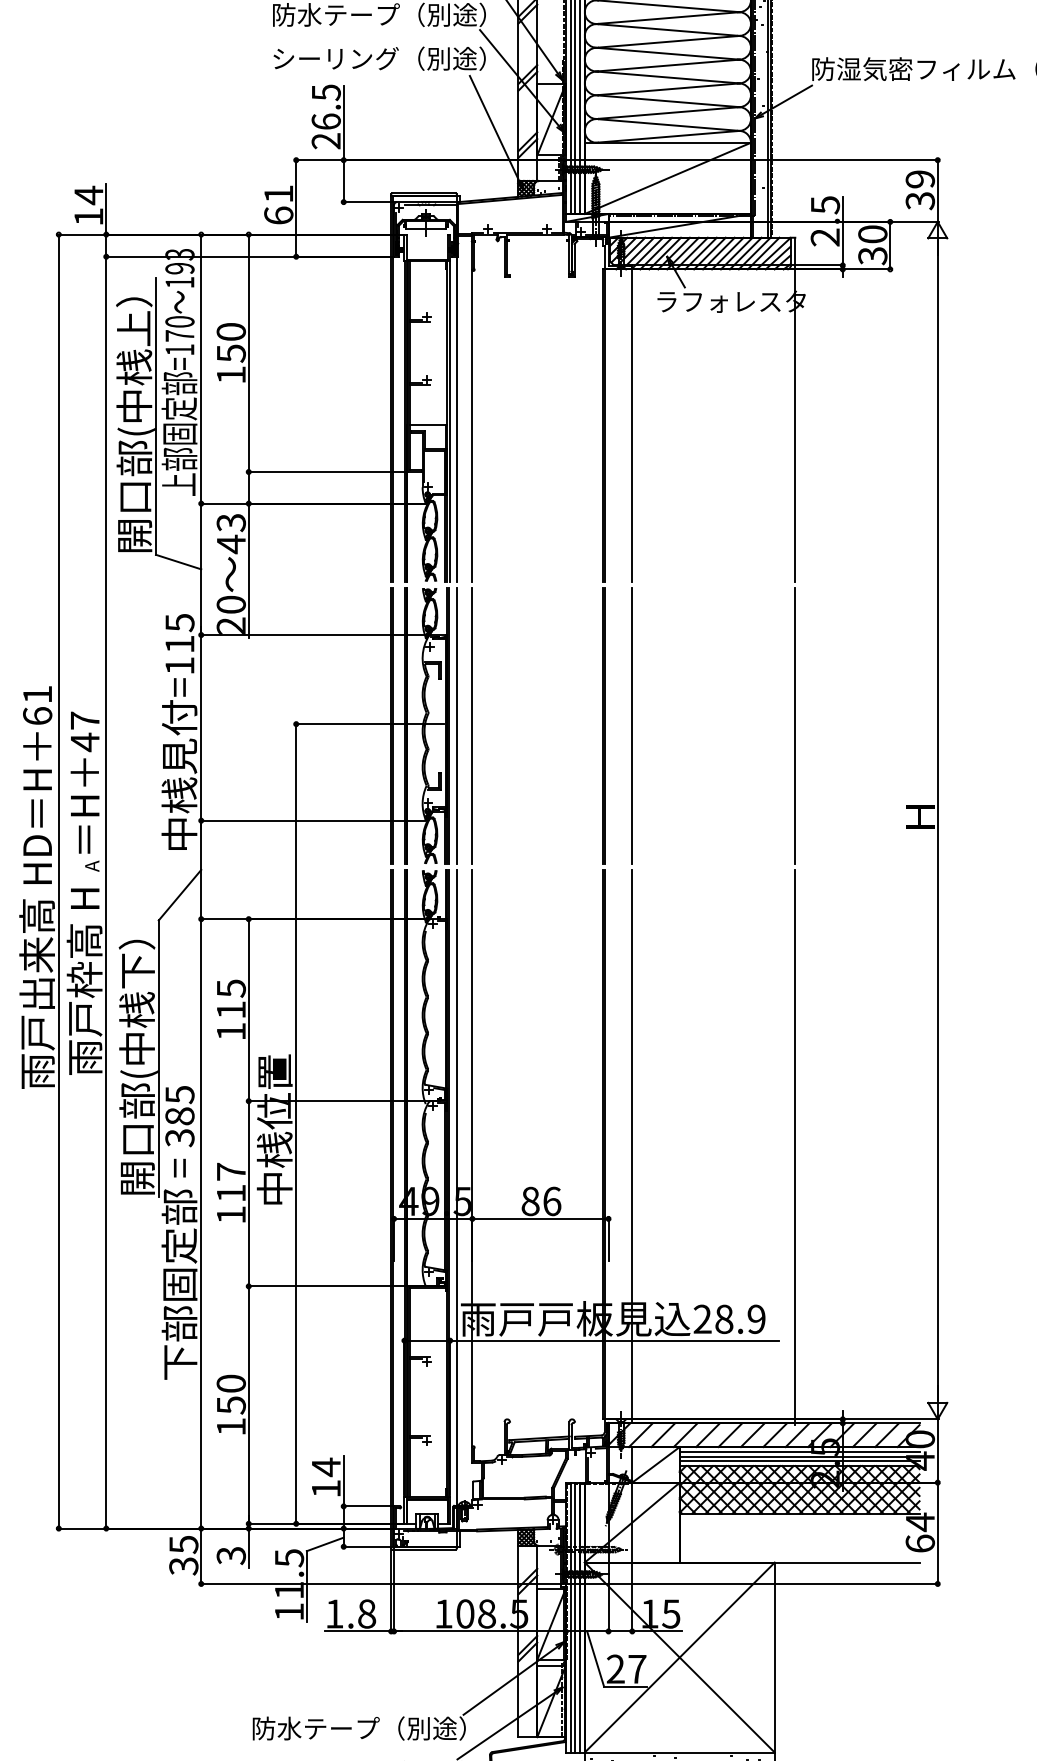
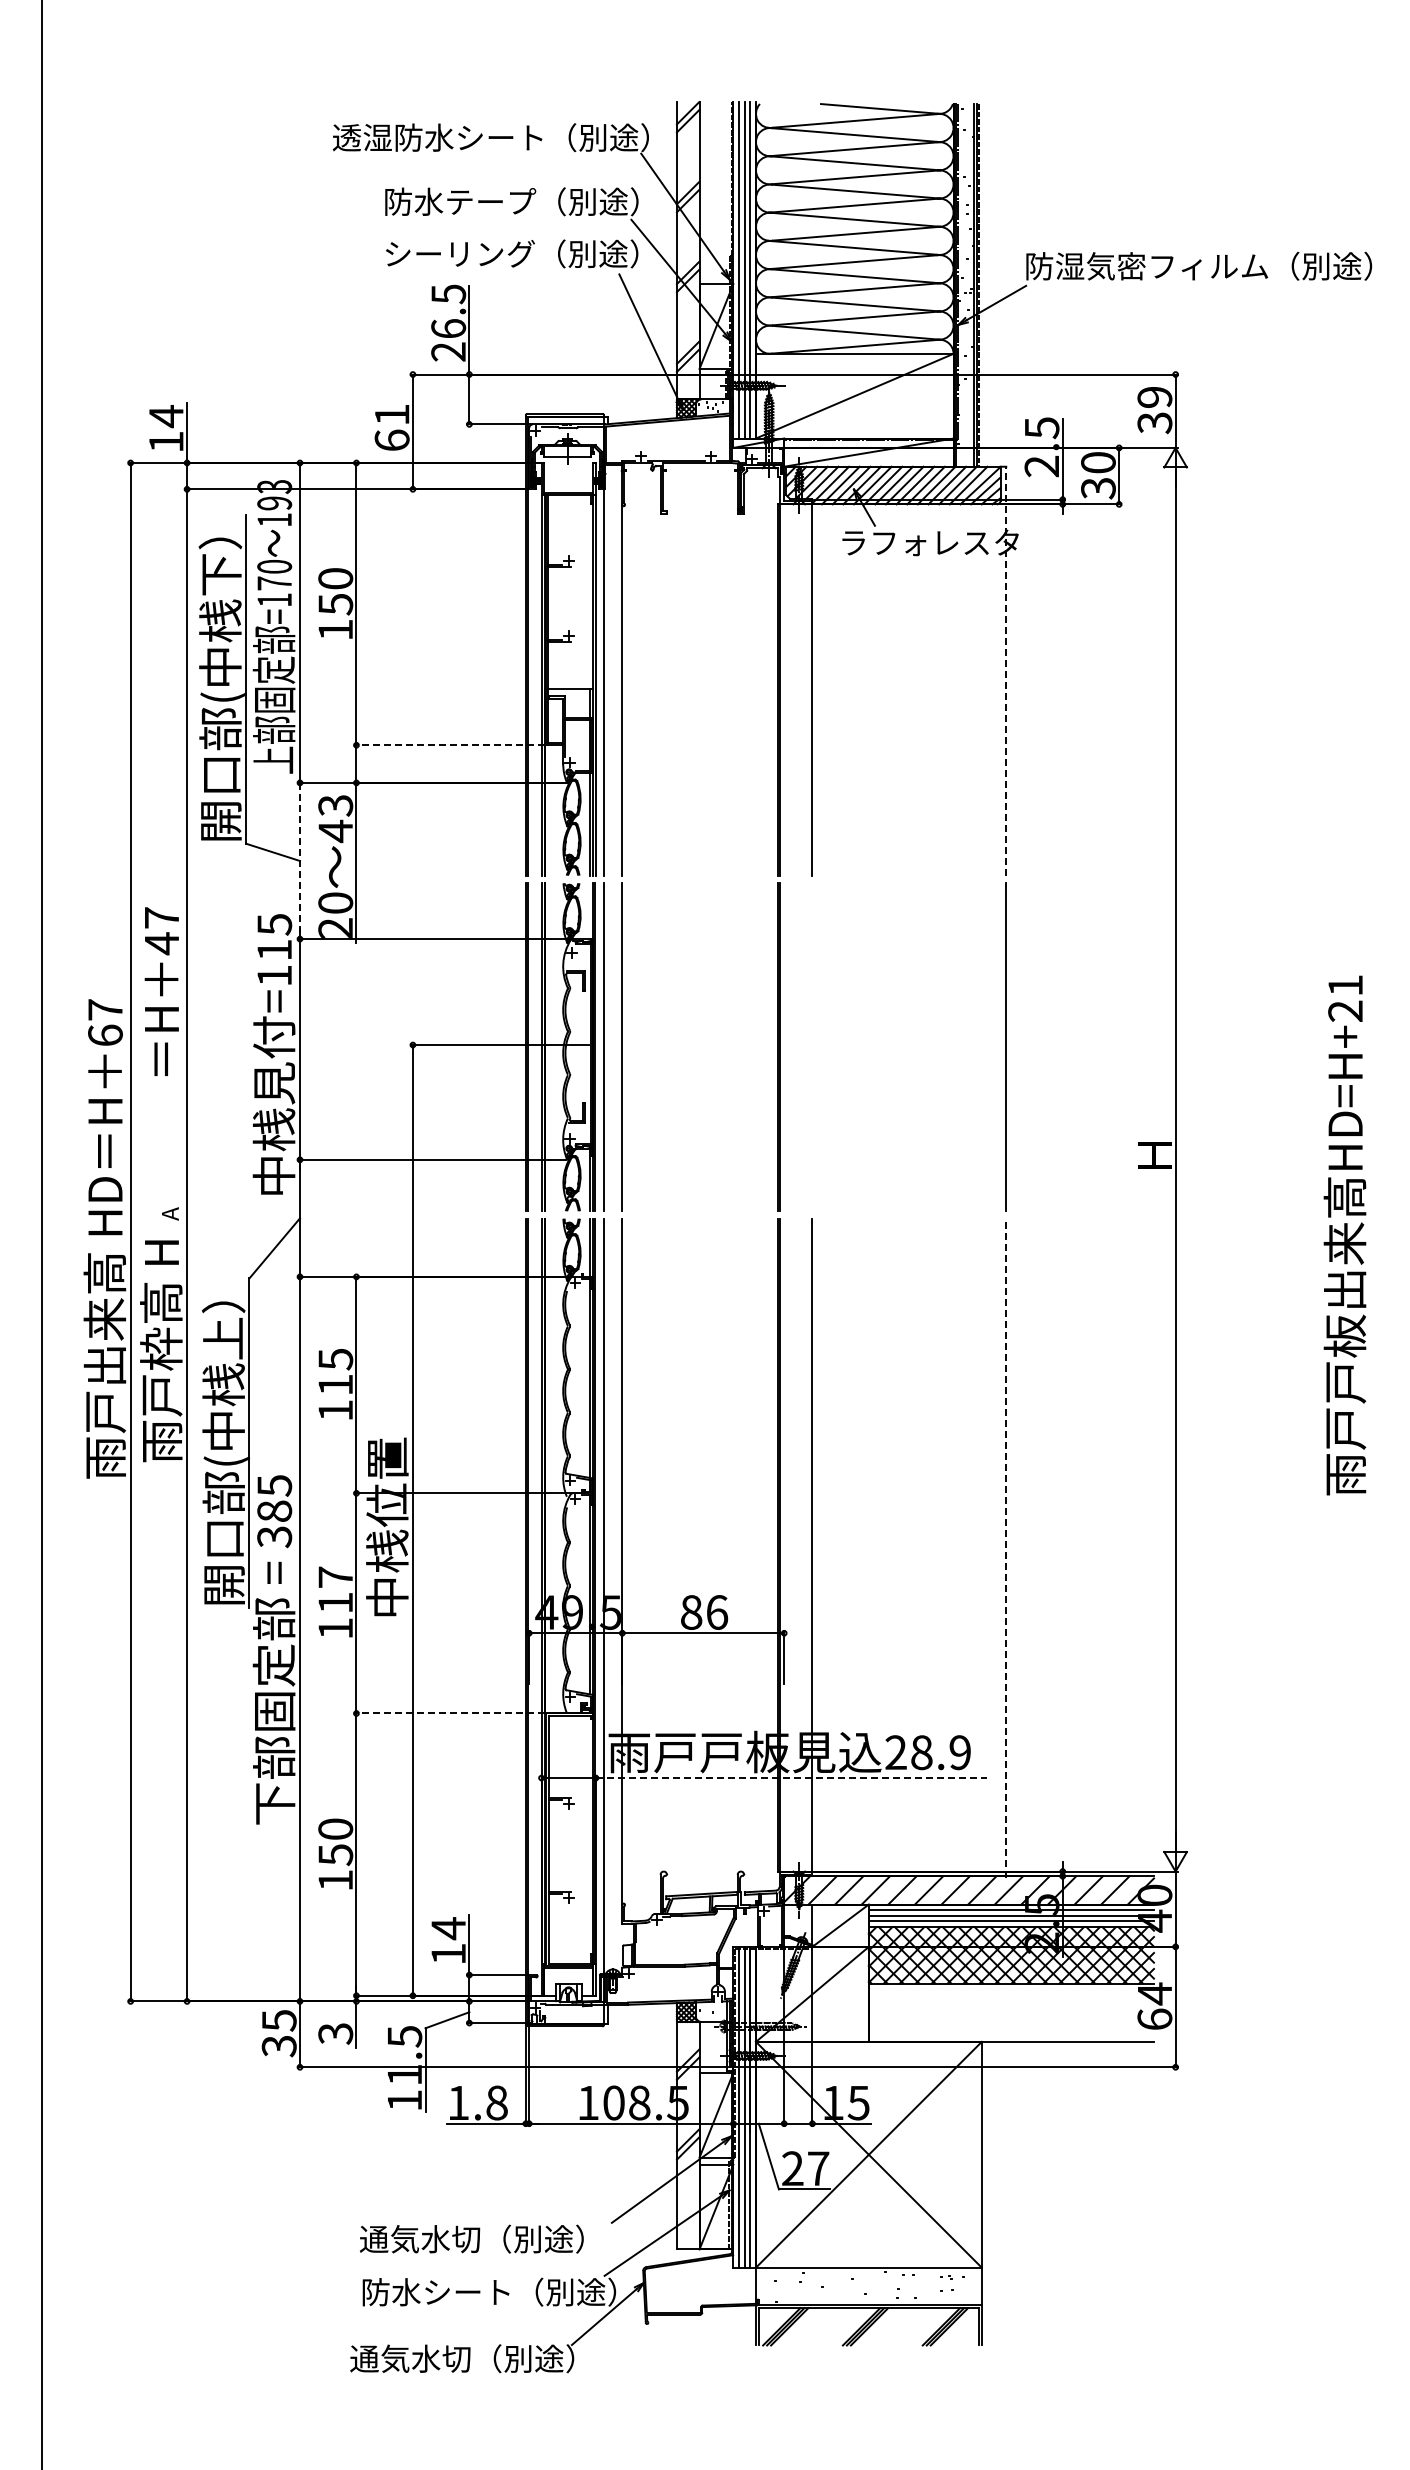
text: (134, 328) -> (220, 574), 開口部(中桟上） -> 開口部(中桟下）
line: (795, 409) -> (1006, 670), solid -> dashed
line: (327, 472) -> (449, 745), solid -> dashed
line: (201, 569) -> (300, 861), solid -> dashed
text: (37, 694) -> (105, 1009), 61 -> 67
line: (632, 726) -> (812, 1047), removed
text: (84, 782) -> (161, 991), moved
text: (136, 970) -> (223, 1338), 開口部(中桟下） -> 開口部(中桟上）
line: (795, 1147) -> (1006, 1548), solid -> dashed
line: (327, 1286) -> (449, 1713), solid -> dashed
line: (614, 1341) -> (791, 1778), solid -> dashed
text: (358, 1727) -> (487, 2238), 防水テープ（別途） -> 通気水切（別途）

